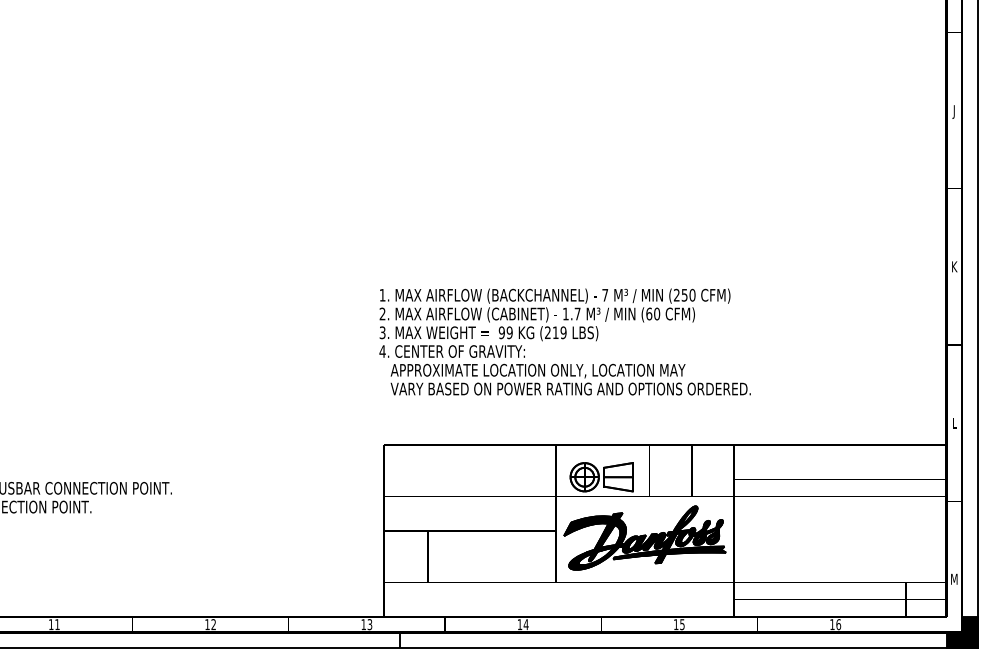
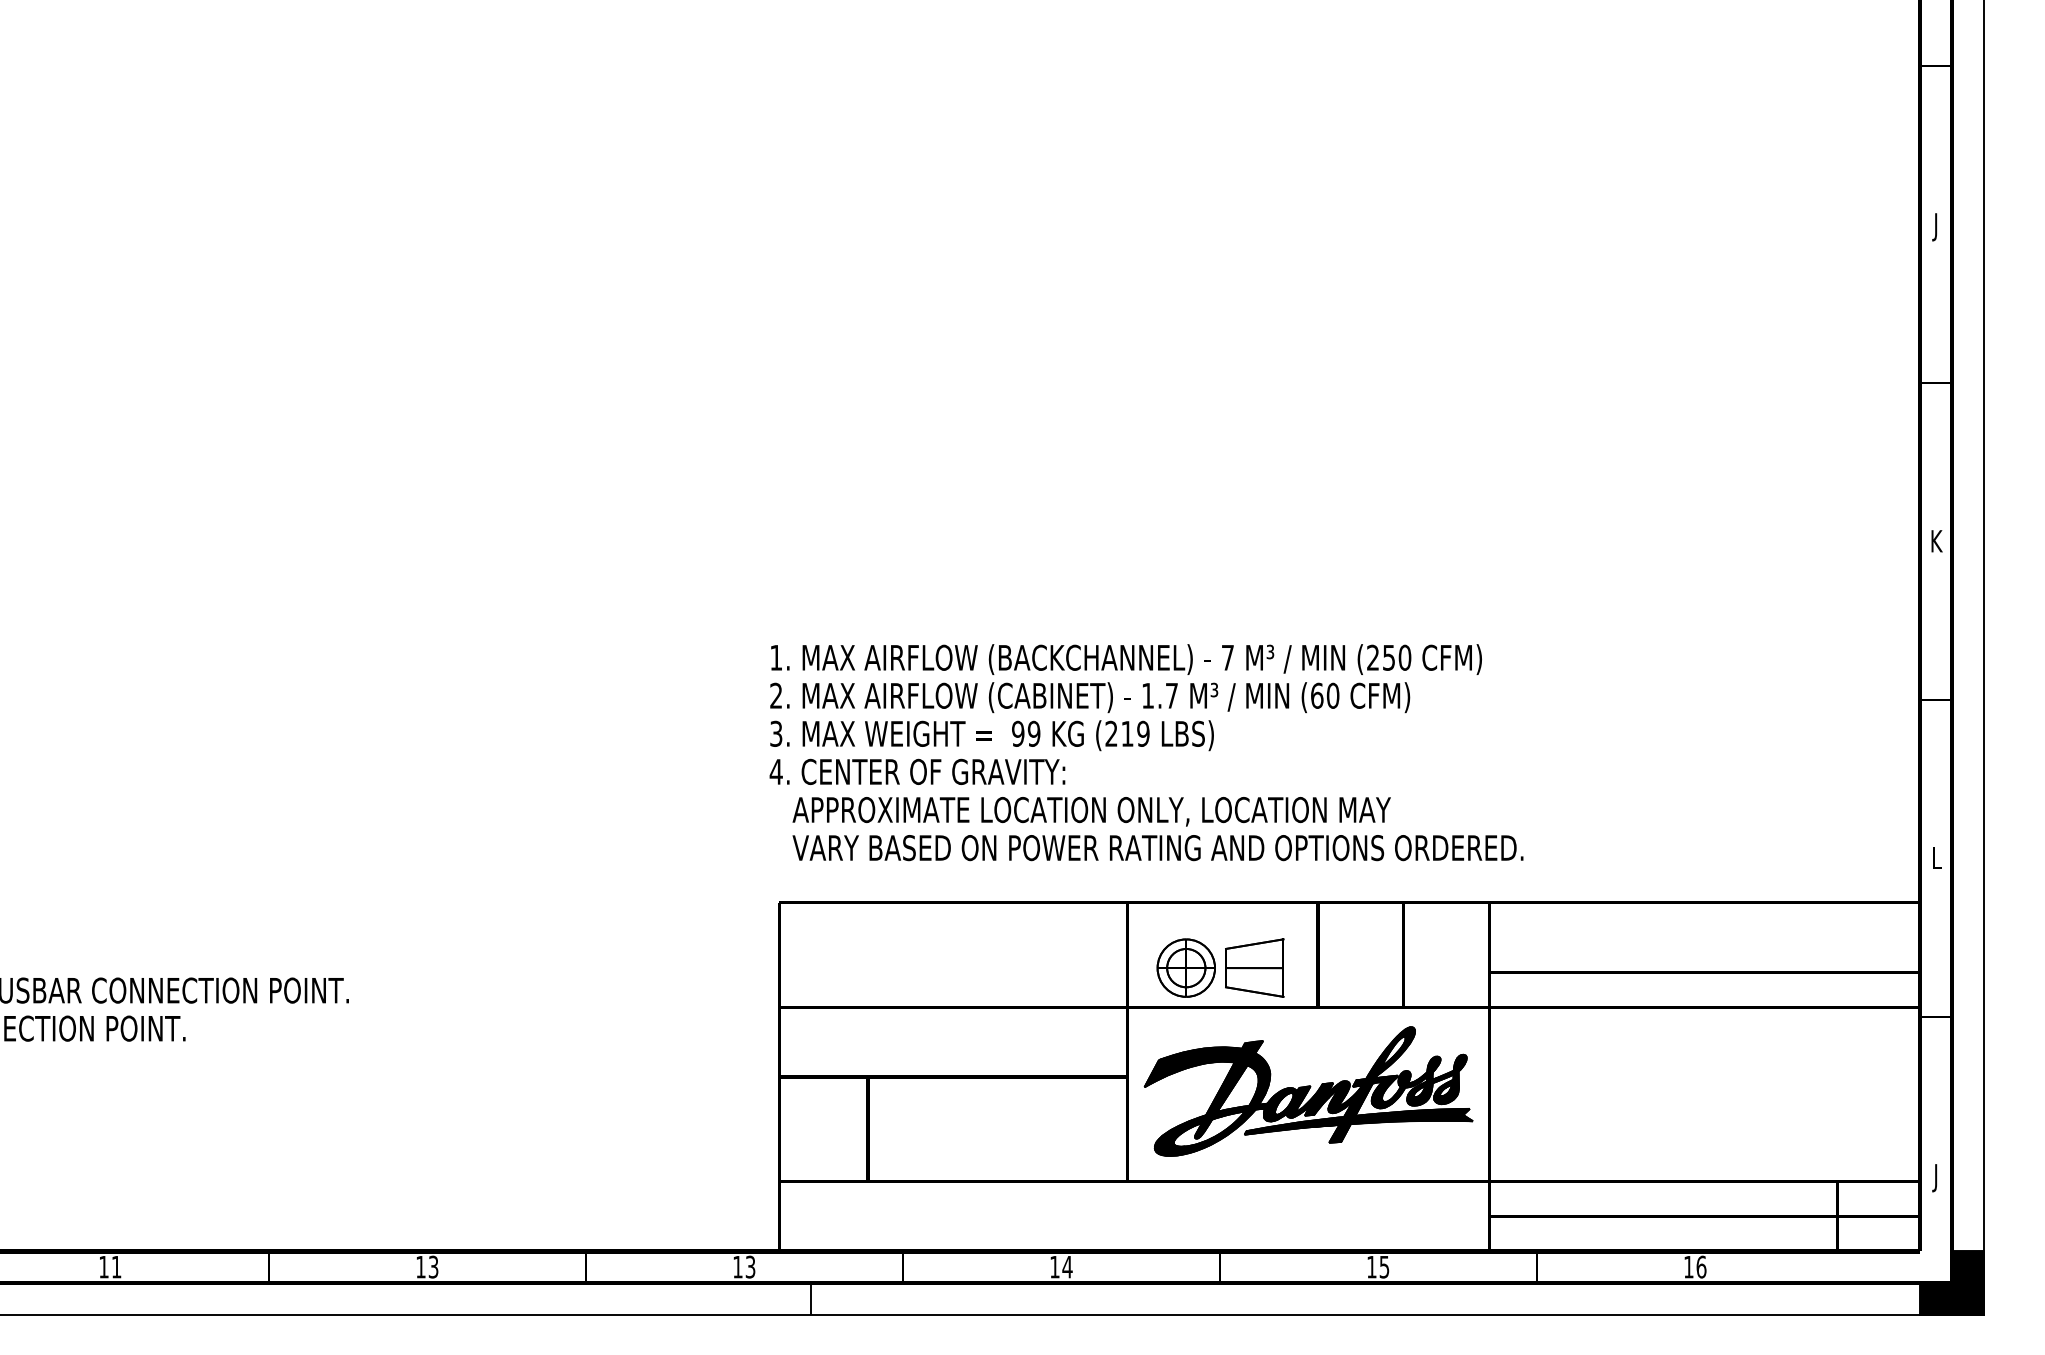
text: (564, 341) -> (1145, 751), moved
text: (954, 580) -> (1936, 1177), M -> J
text: (213, 625) -> (433, 1268), 12 -> 13

